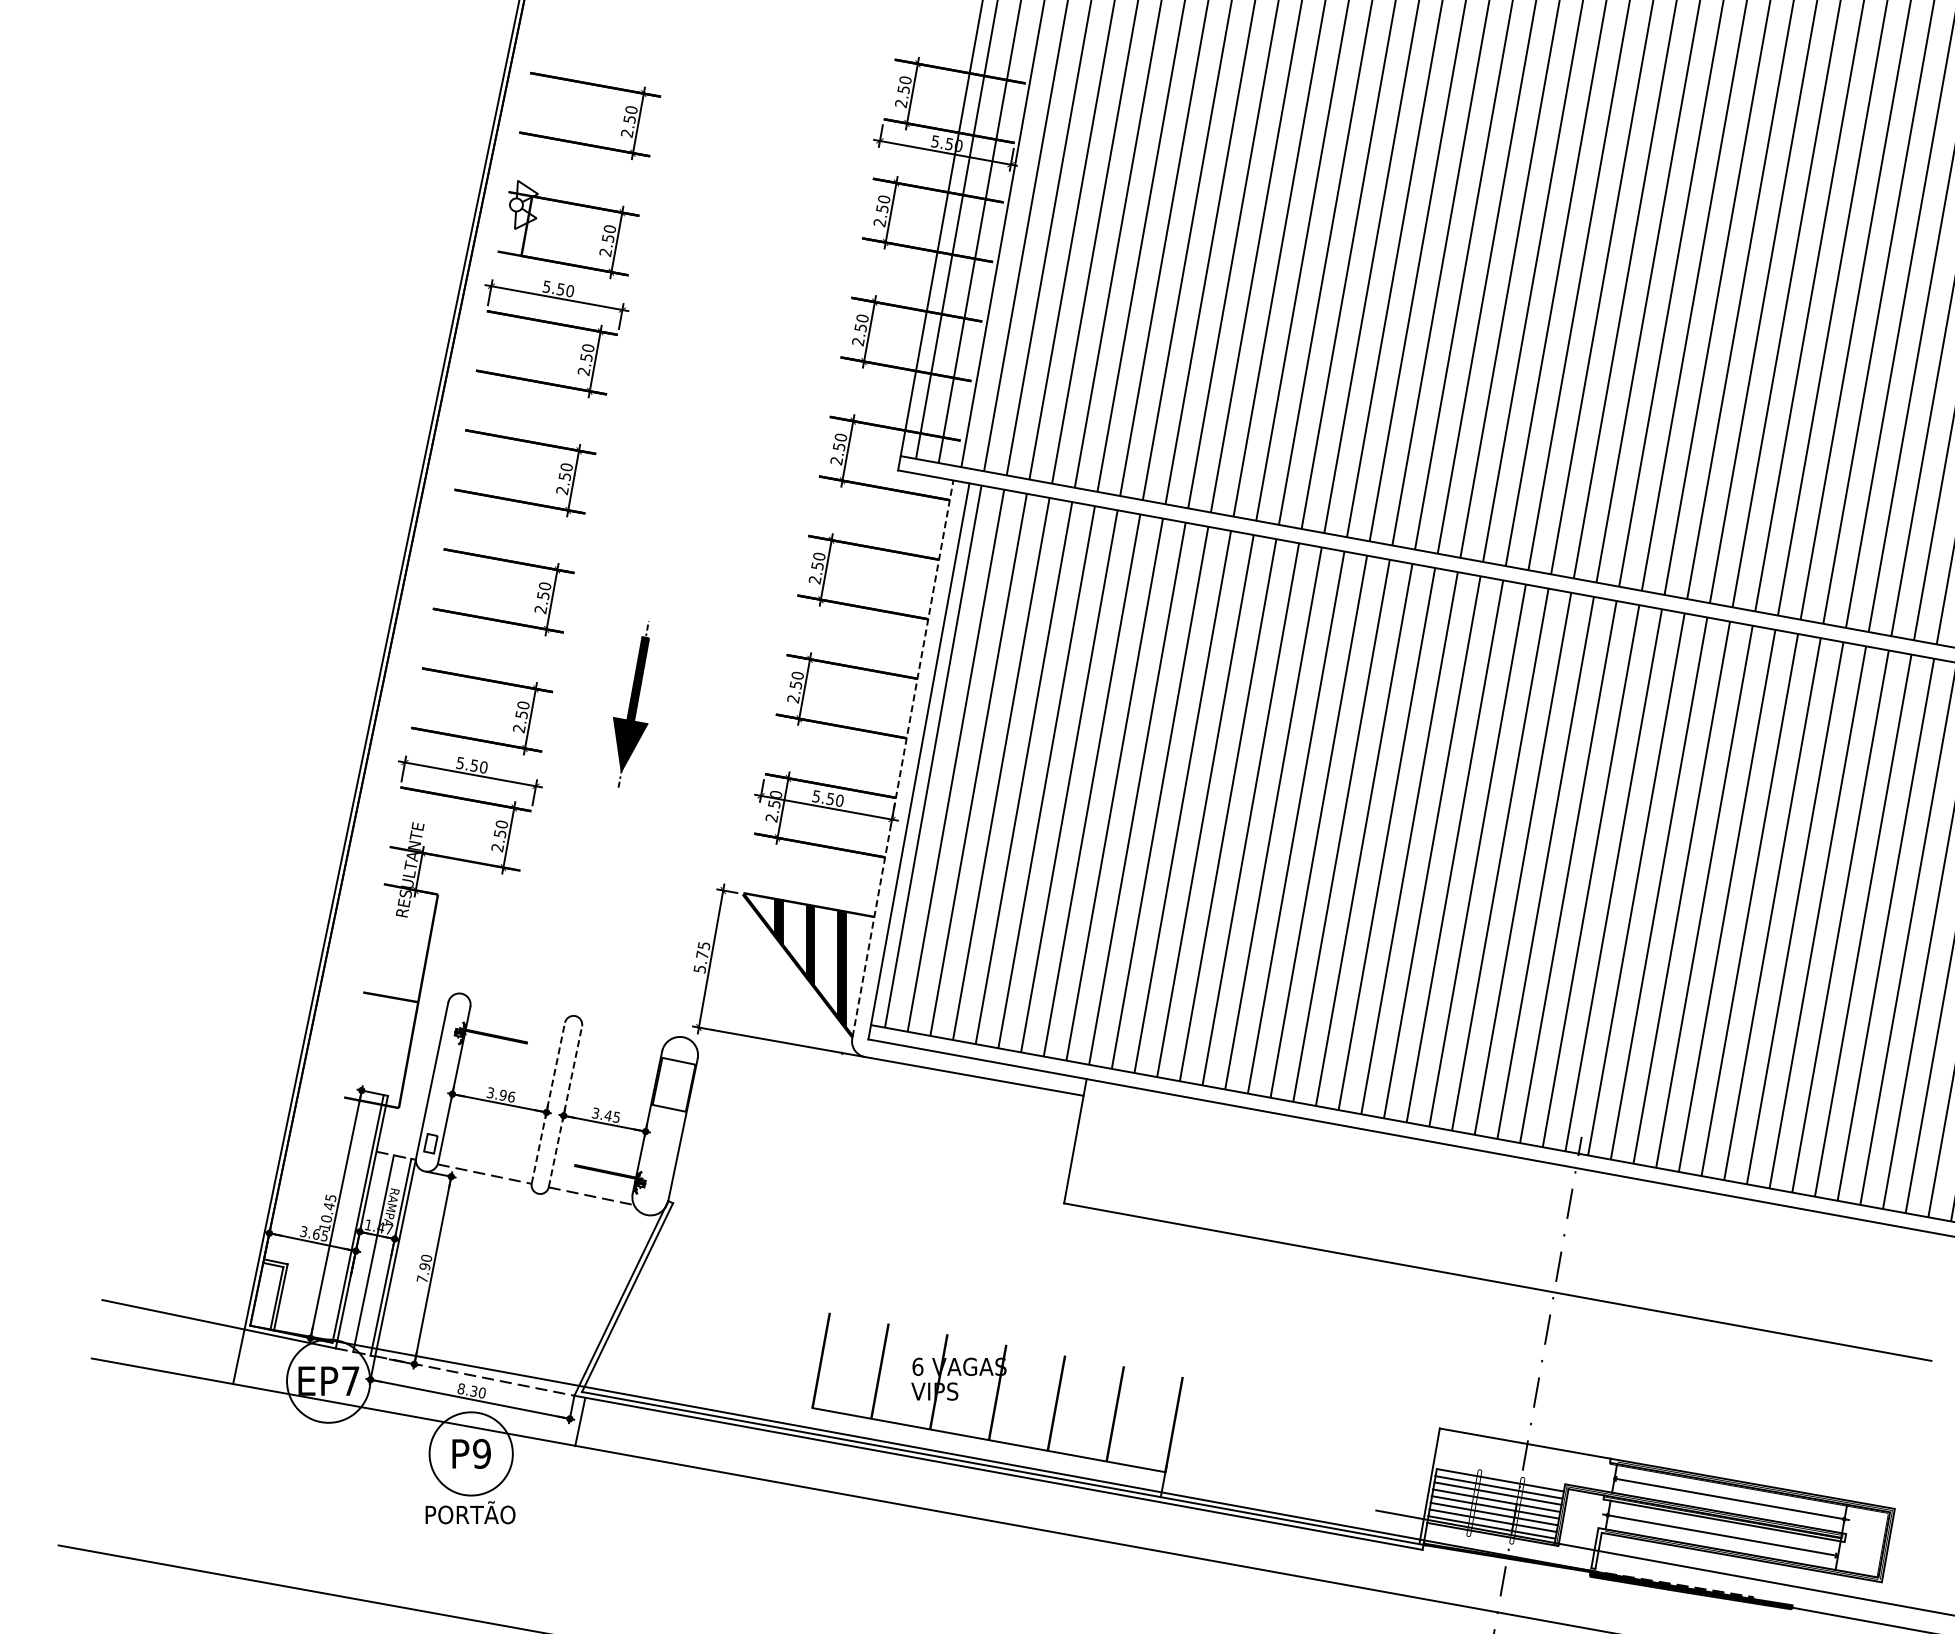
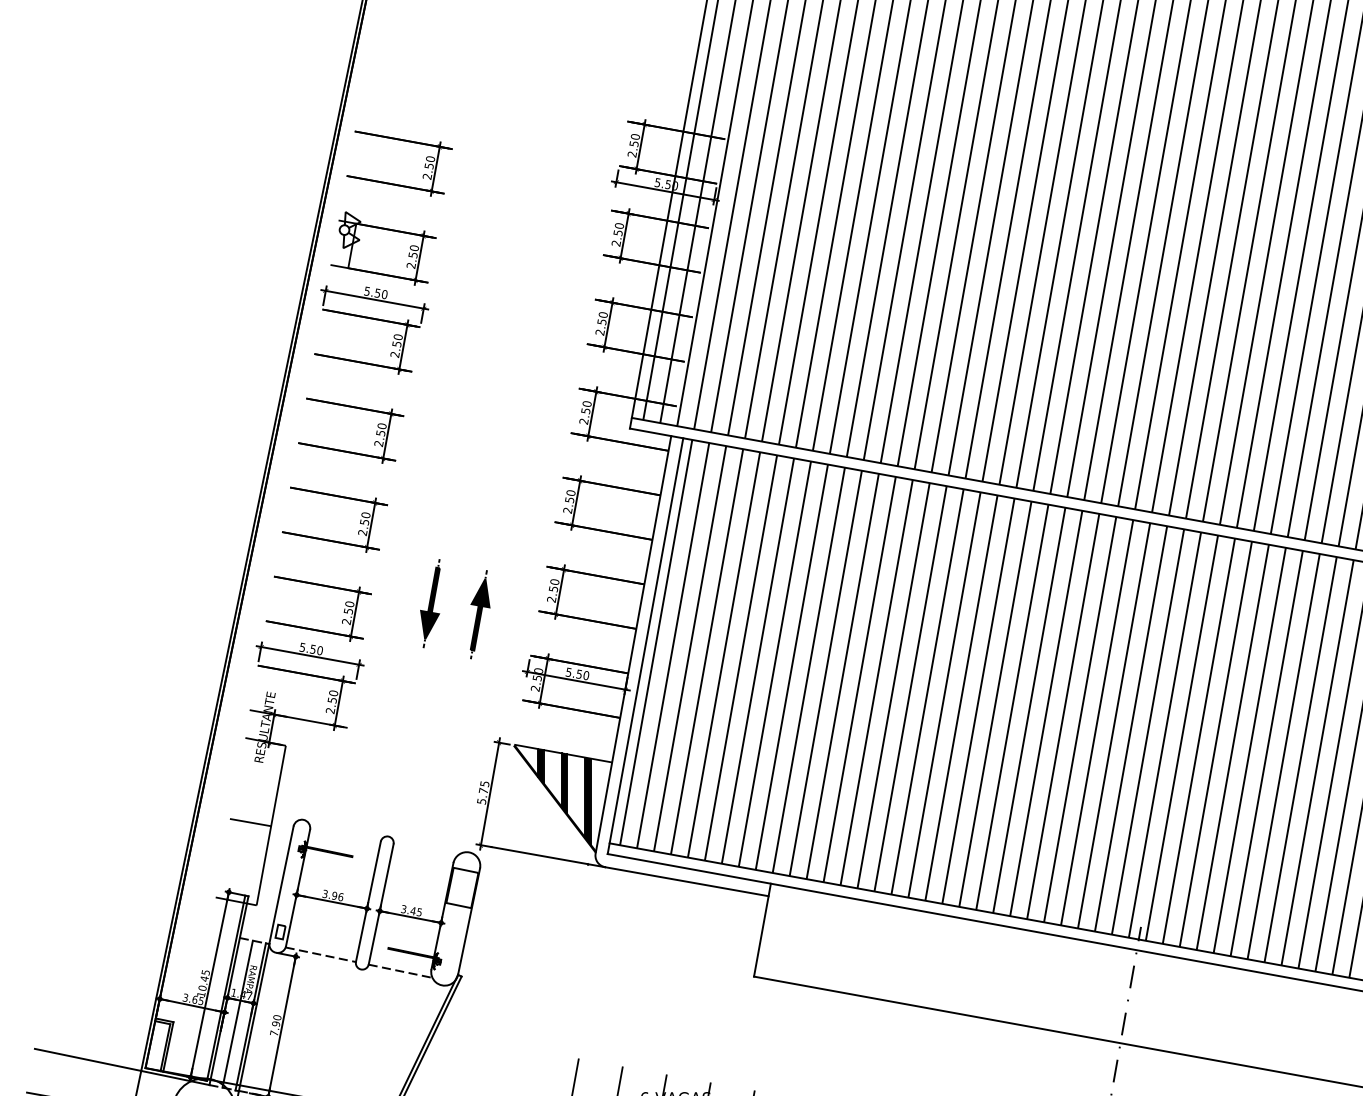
part: (630, 704) -> (429, 603), size x0.71
part: (697, 718) -> (479, 614), added
line: (903, 758) -> (633, 643), dashed -> solid
line: (548, 1102) -> (368, 901), dashed -> solid
line: (565, 1106) -> (381, 904), dashed -> solid

